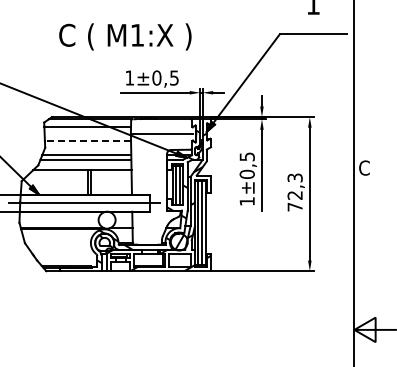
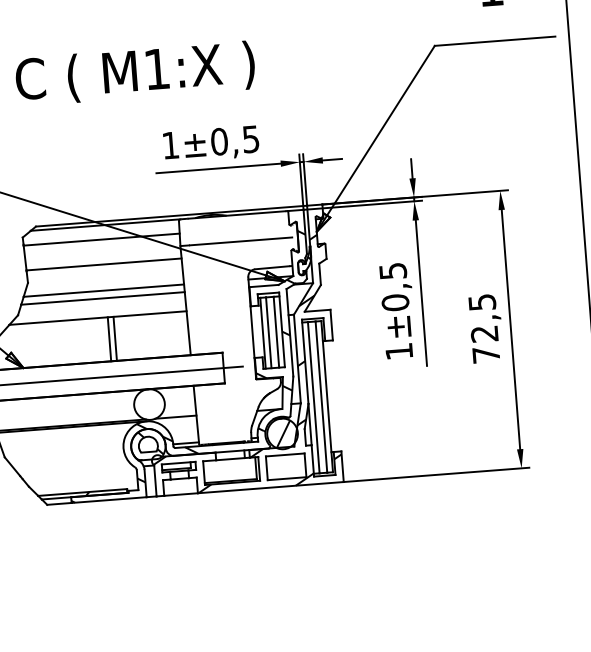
text: (125, 36) -> (135, 72), moved
line: (87, 140) -> (103, 263), dashed -> solid
text: (294, 177) -> (481, 301), 72,3 -> 72,5

